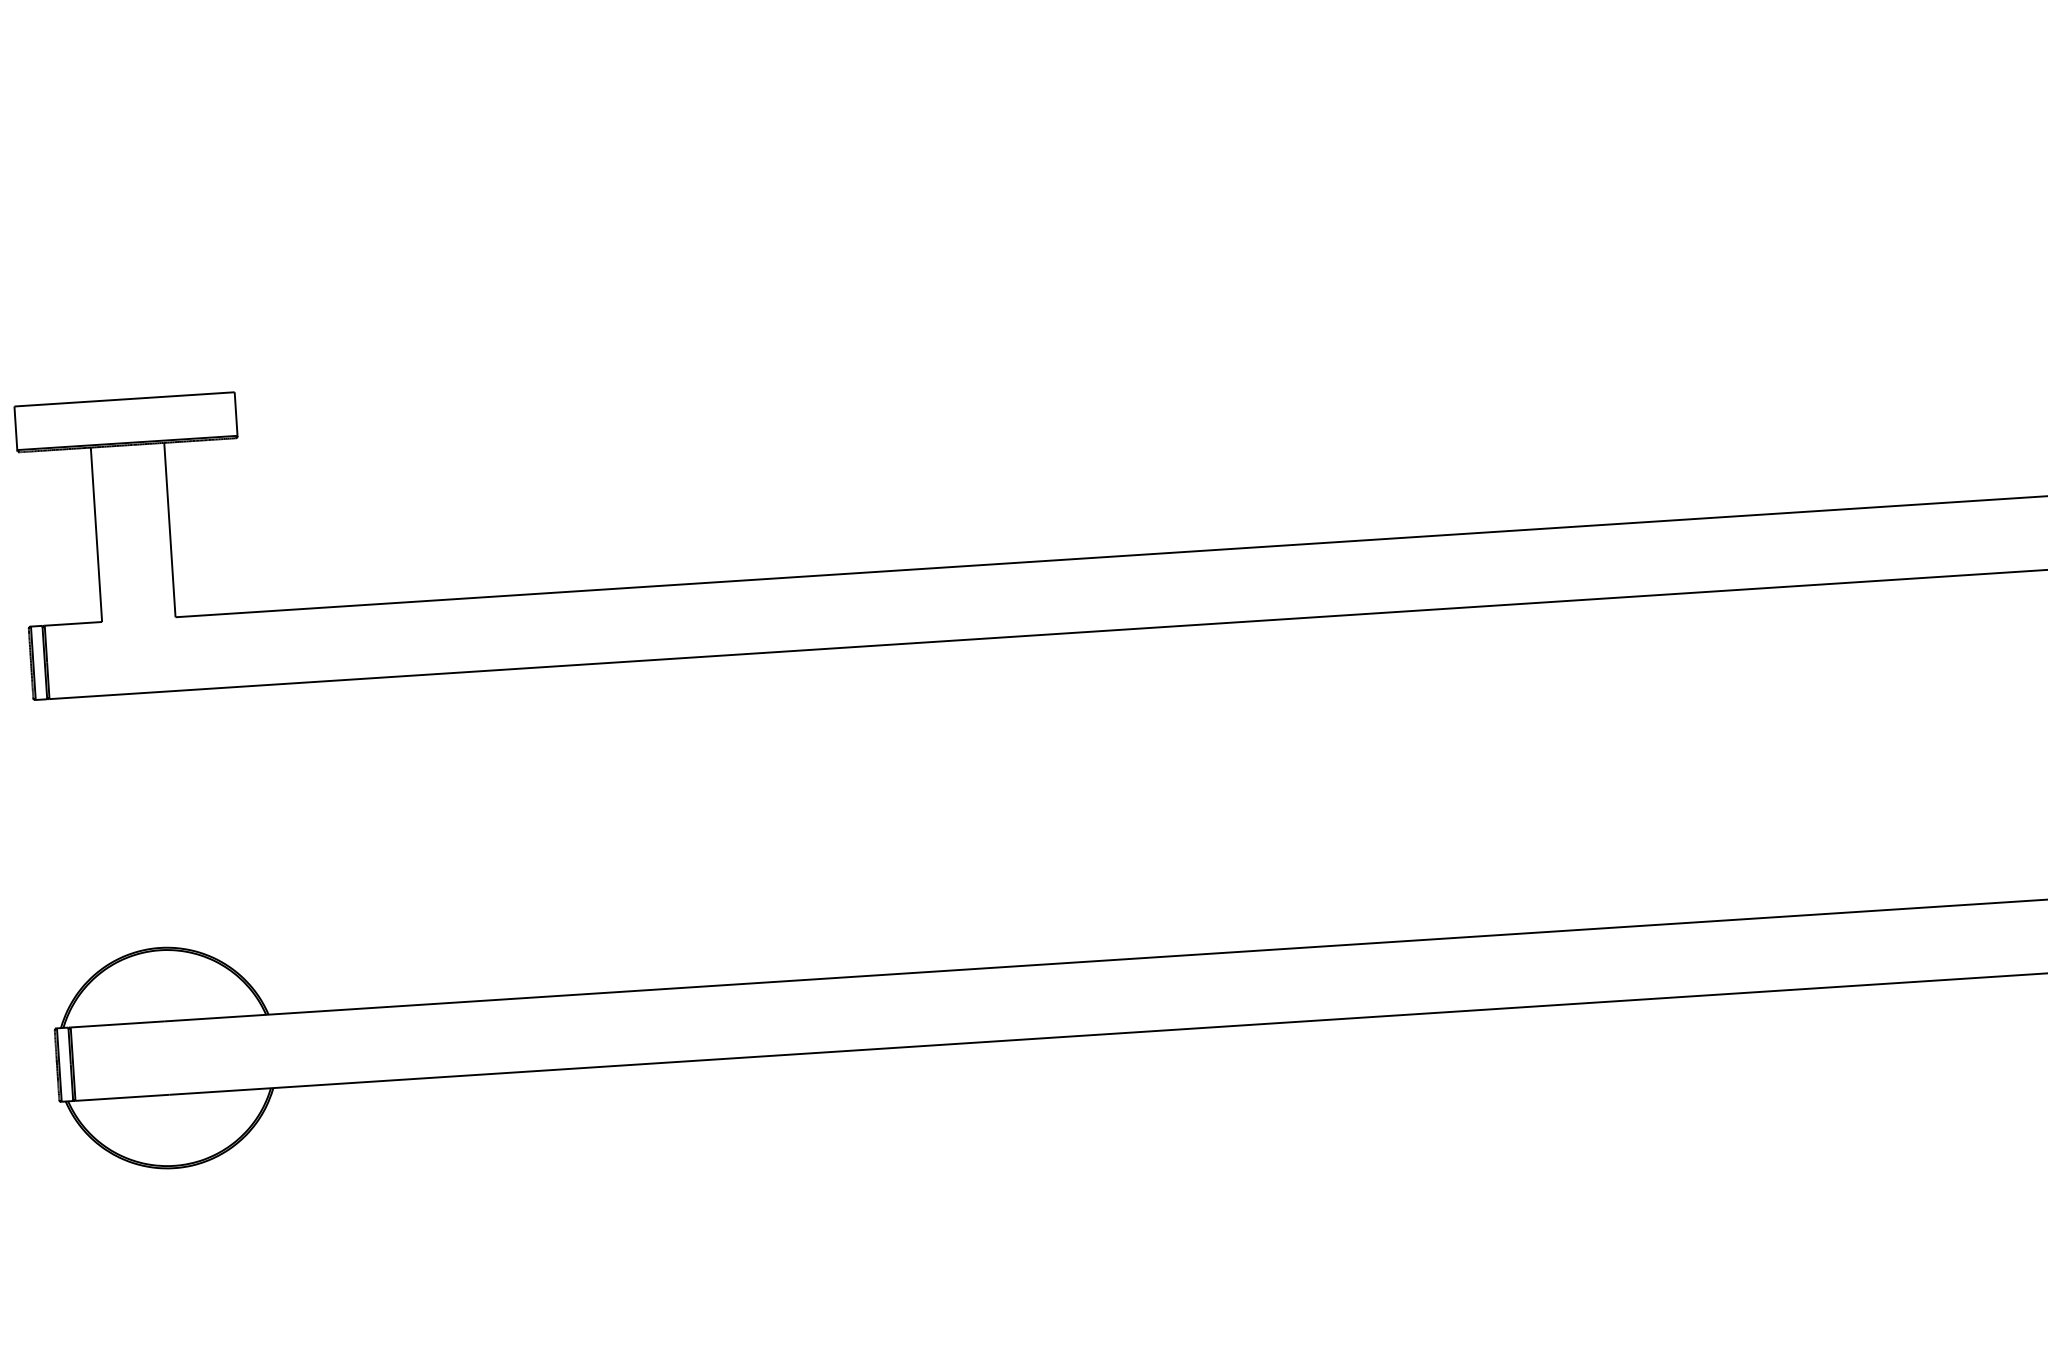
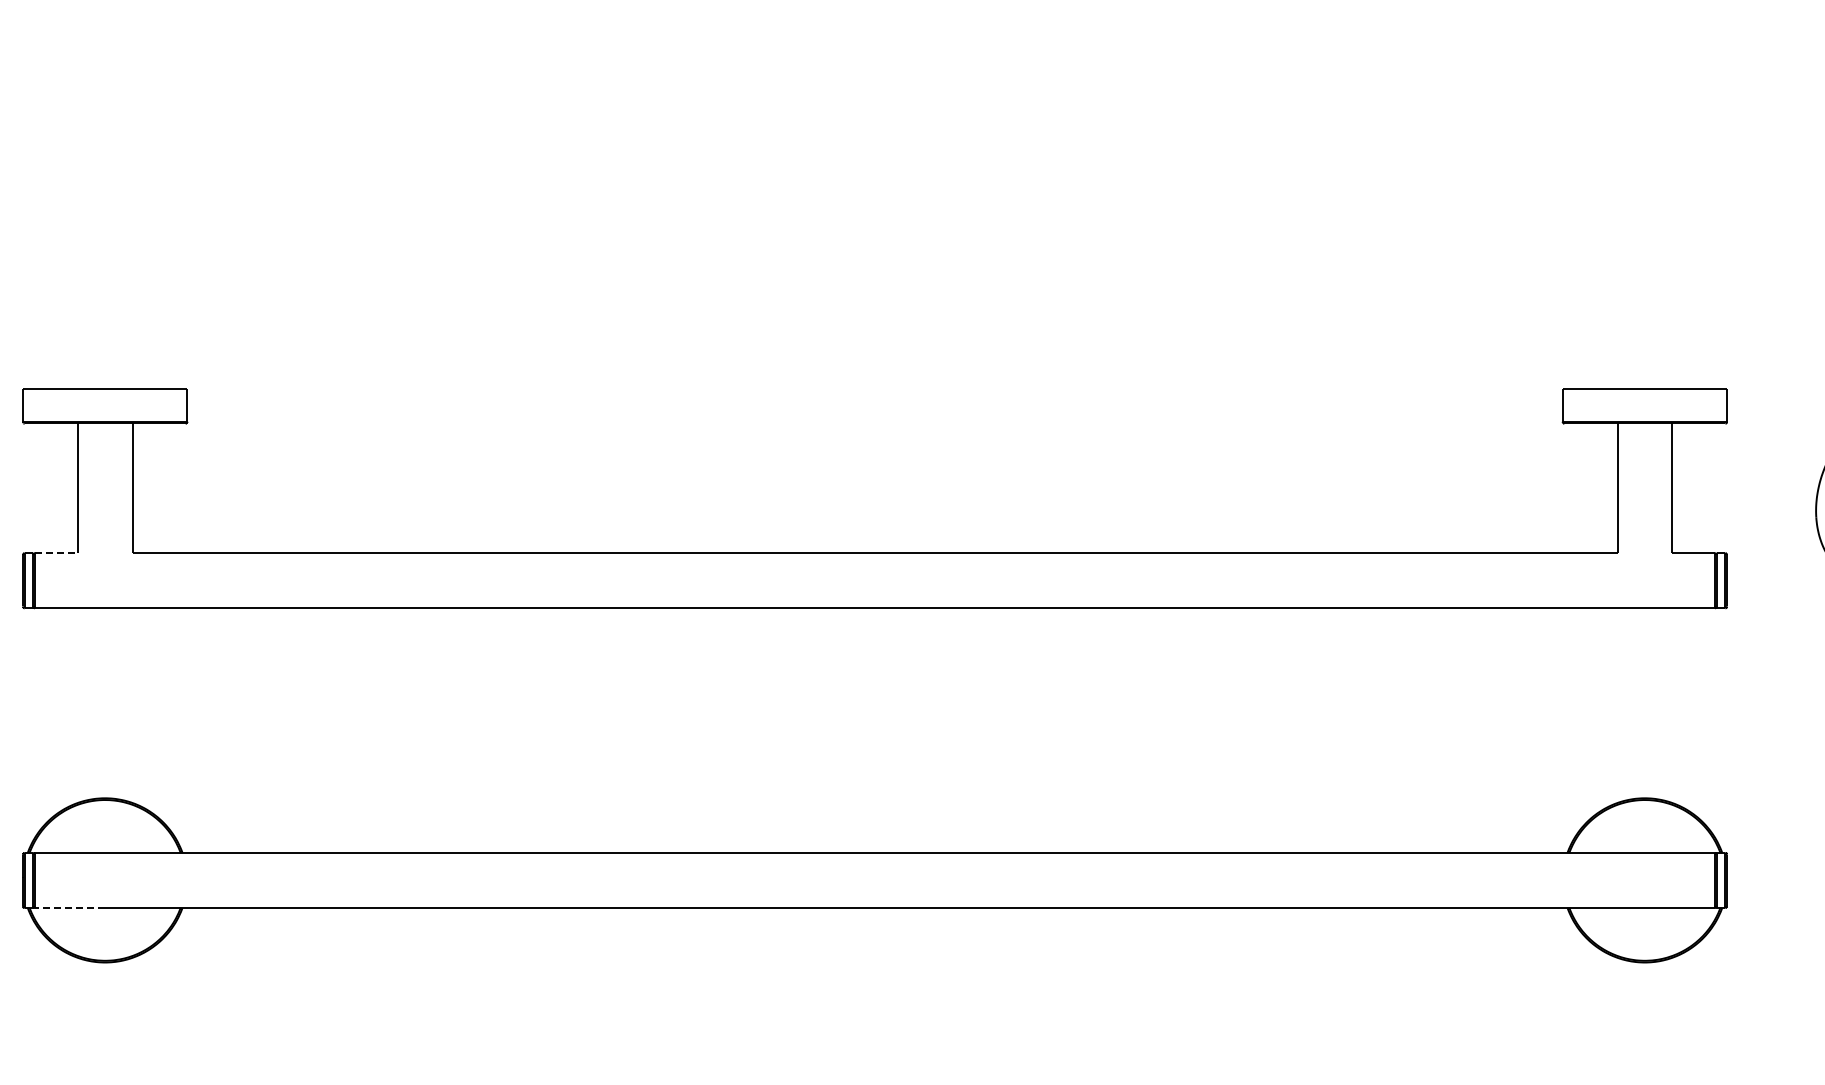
line: (73, 623) -> (56, 553), solid -> dashed
line: (121, 1097) -> (69, 907), solid -> dashed

